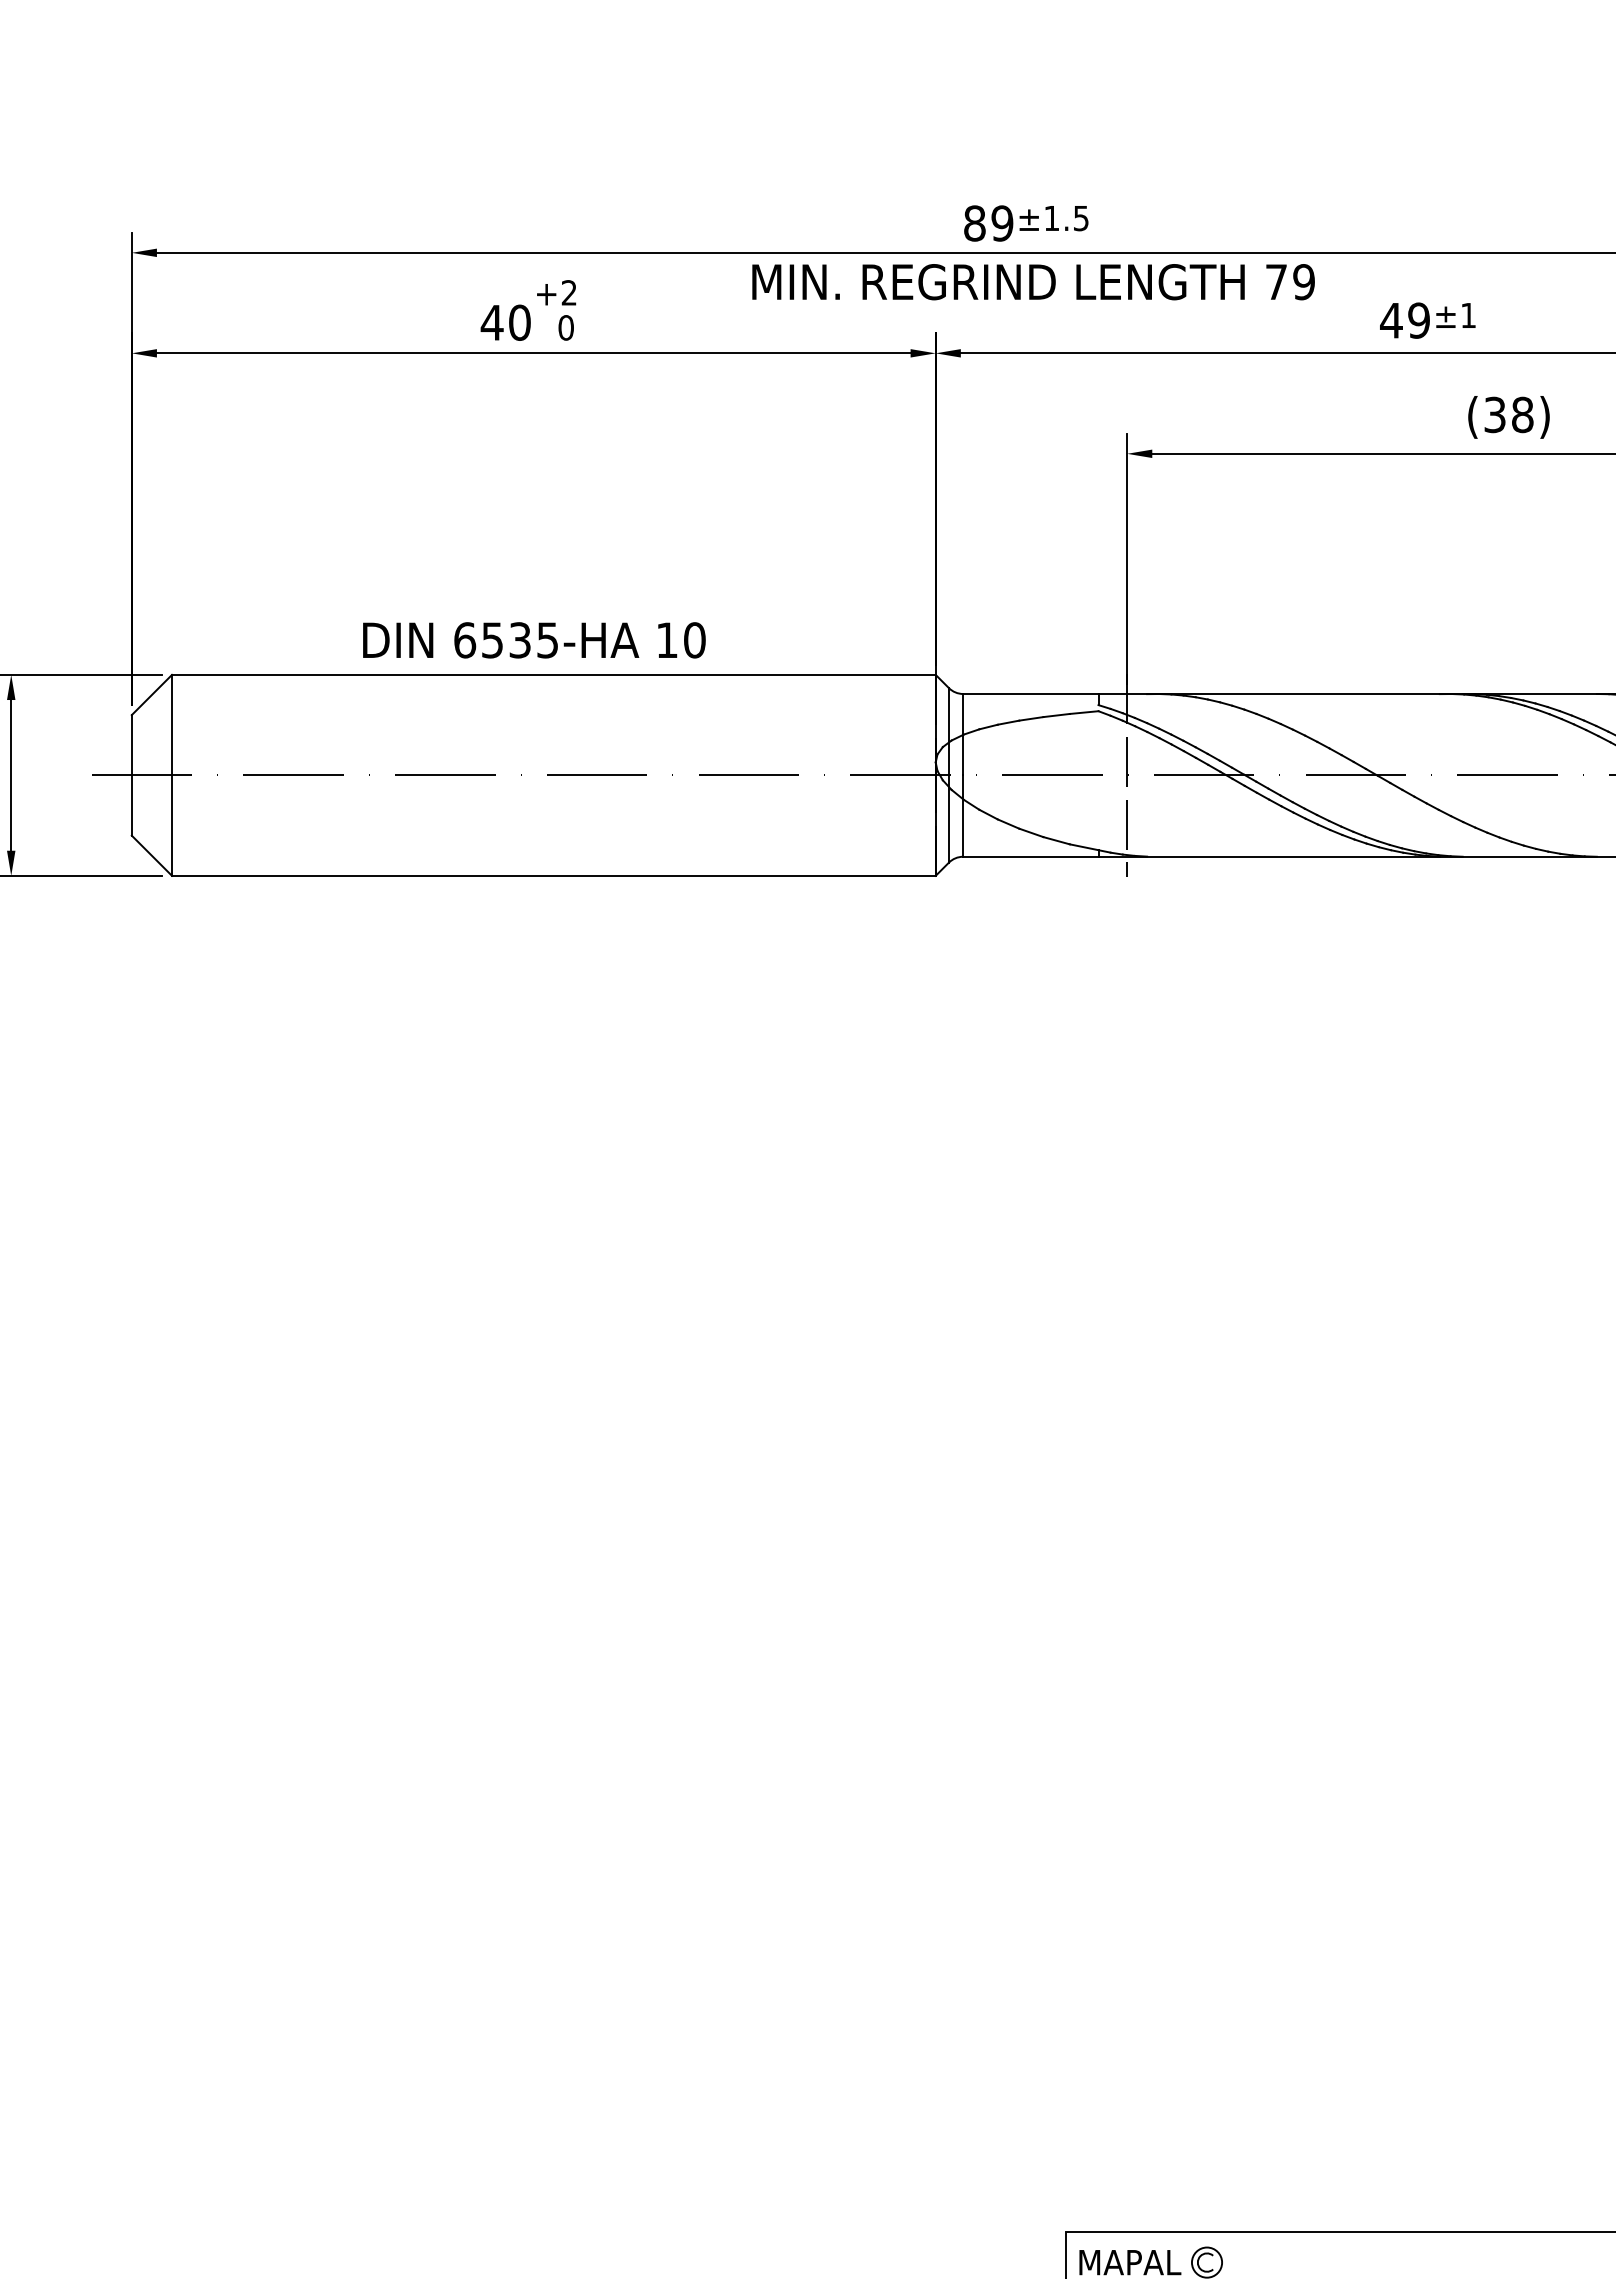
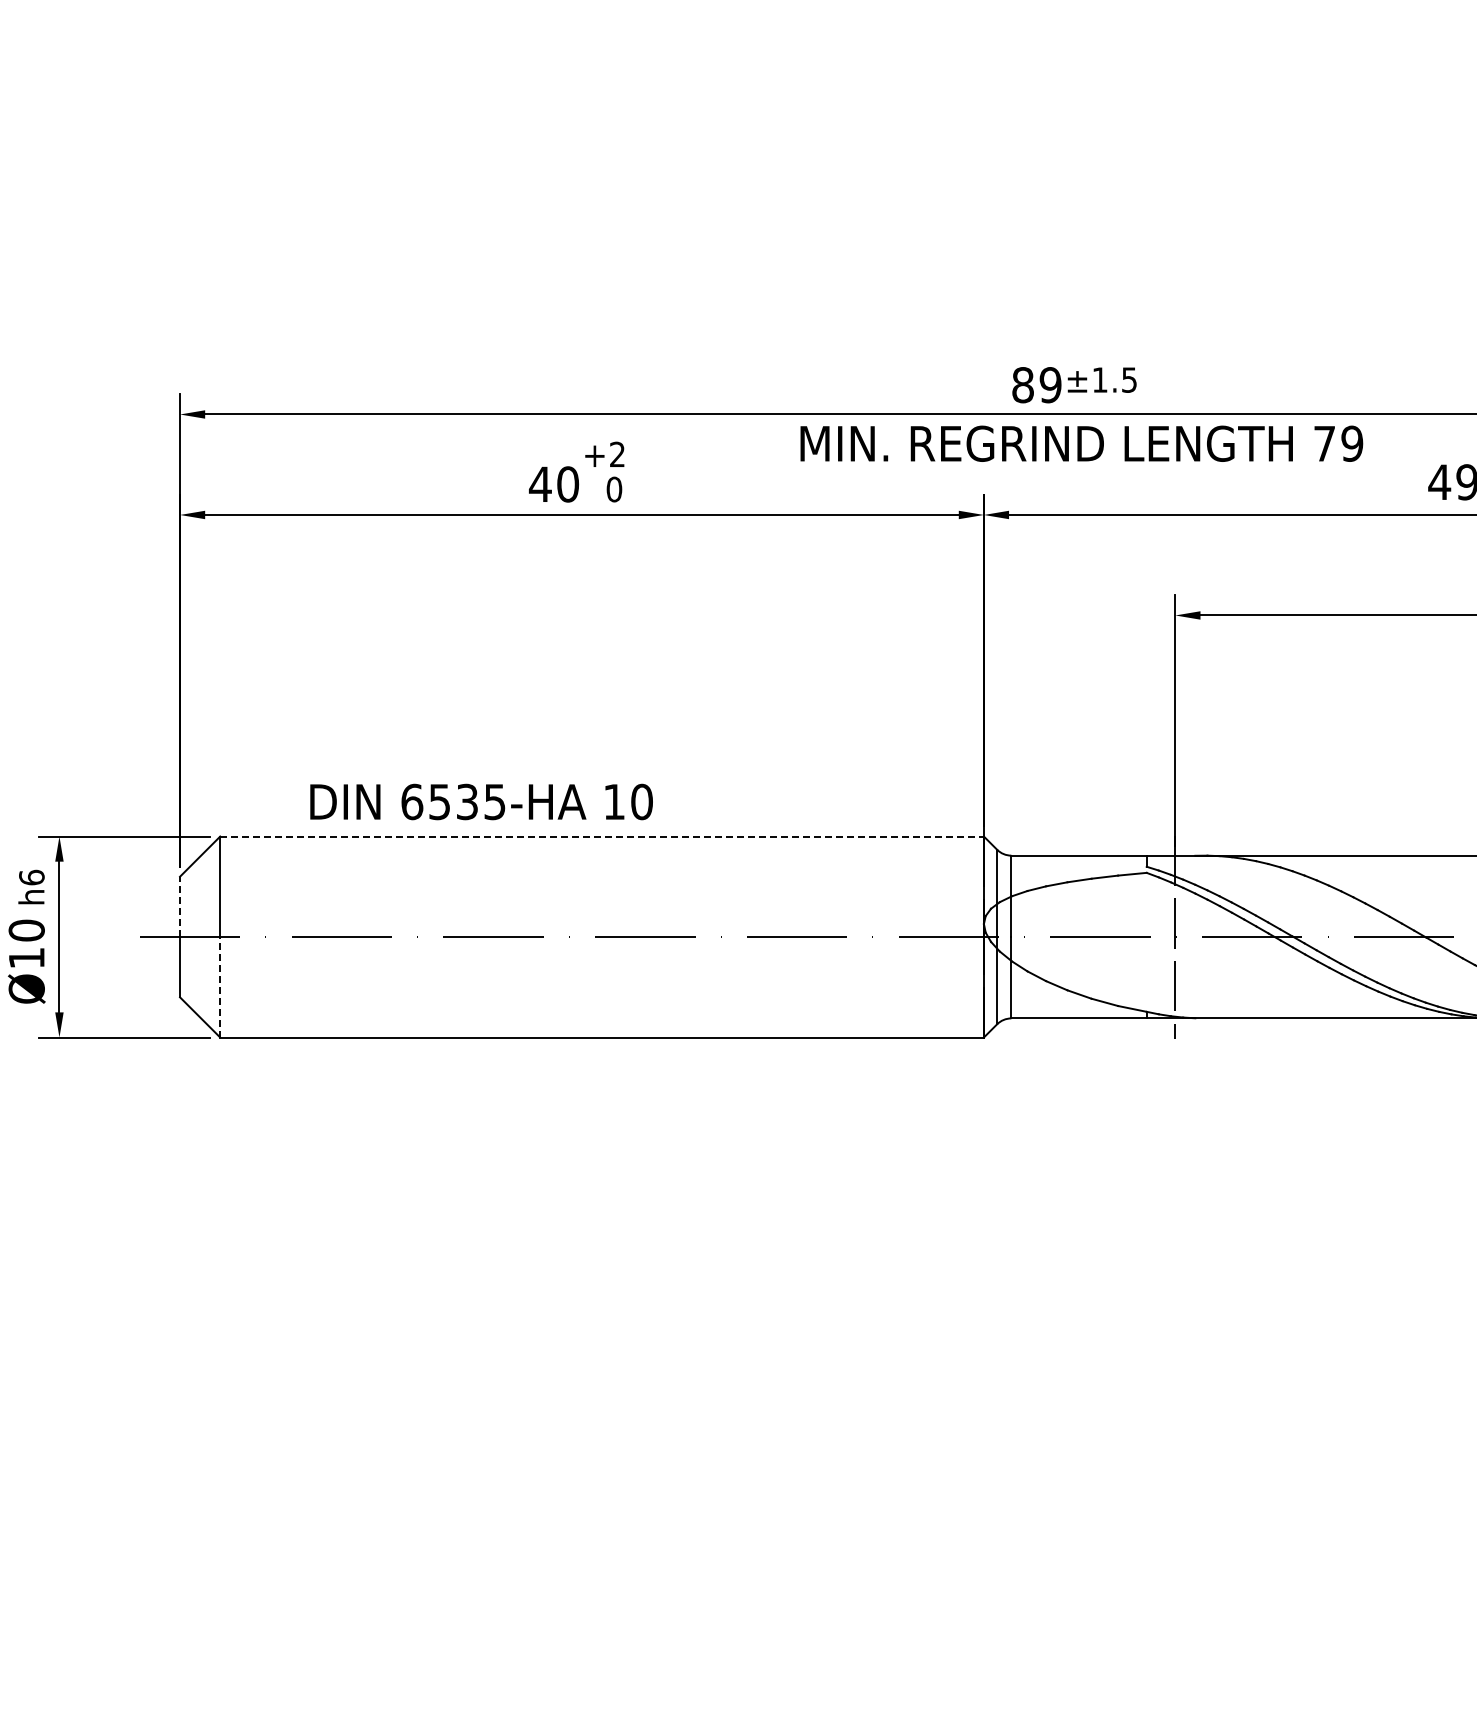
text: (534, 640) -> (481, 802), moved
line: (553, 674) -> (601, 836), solid -> dashed
line: (131, 744) -> (179, 906), solid -> dashed
line: (172, 825) -> (220, 987), solid -> dashed

